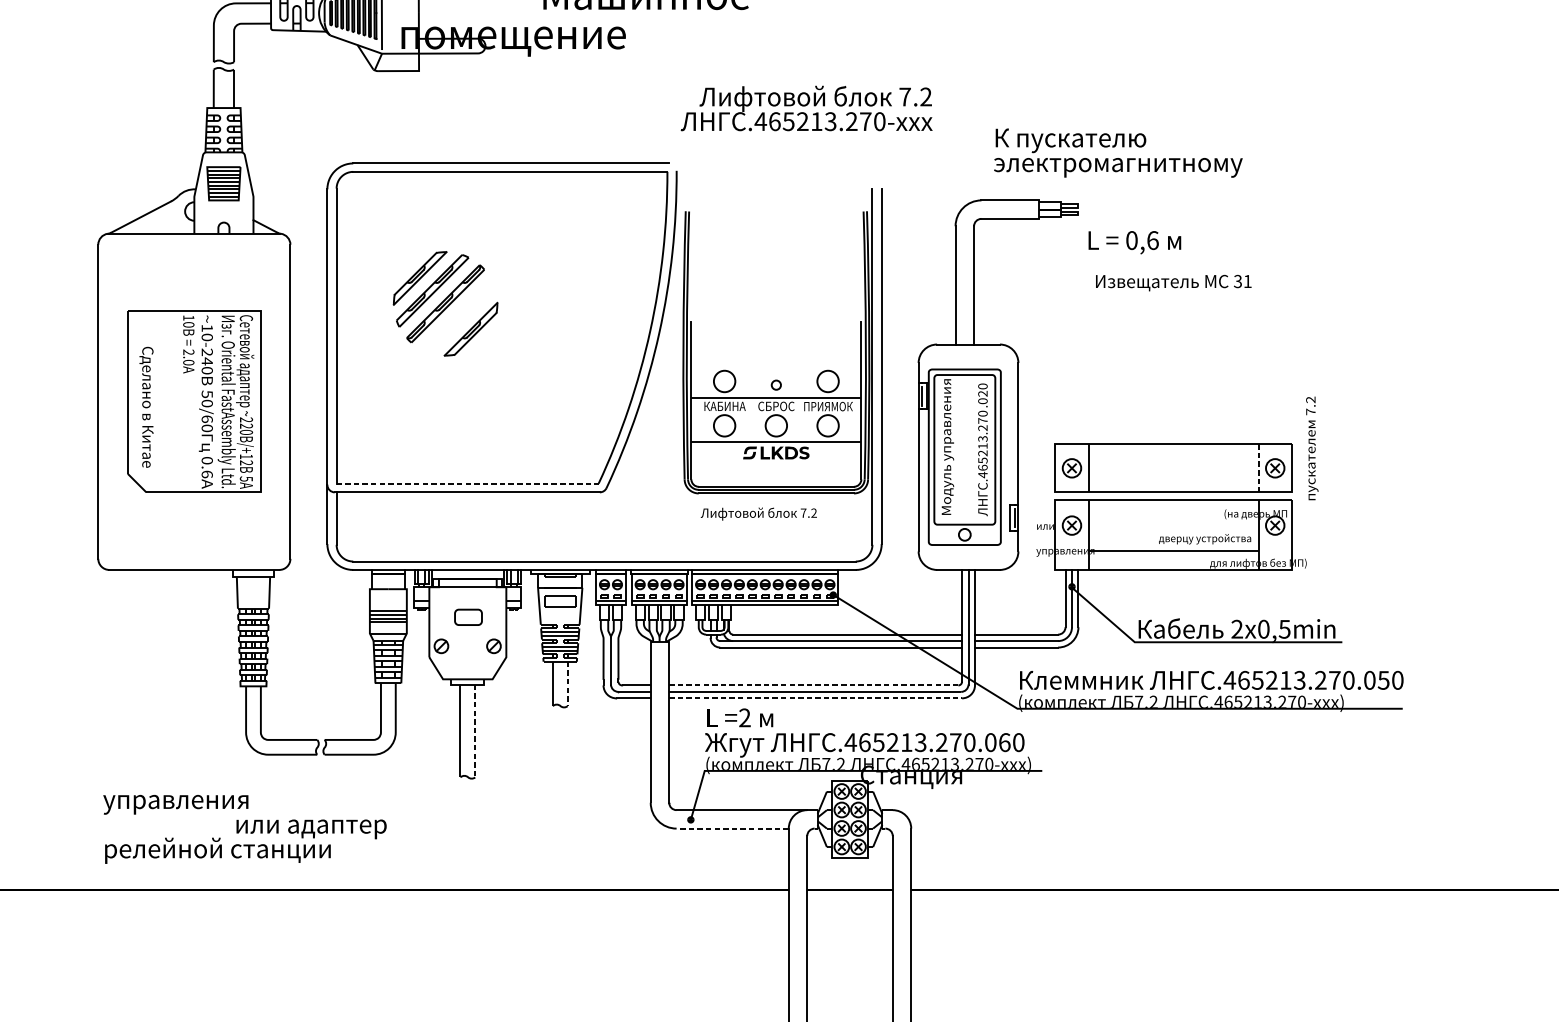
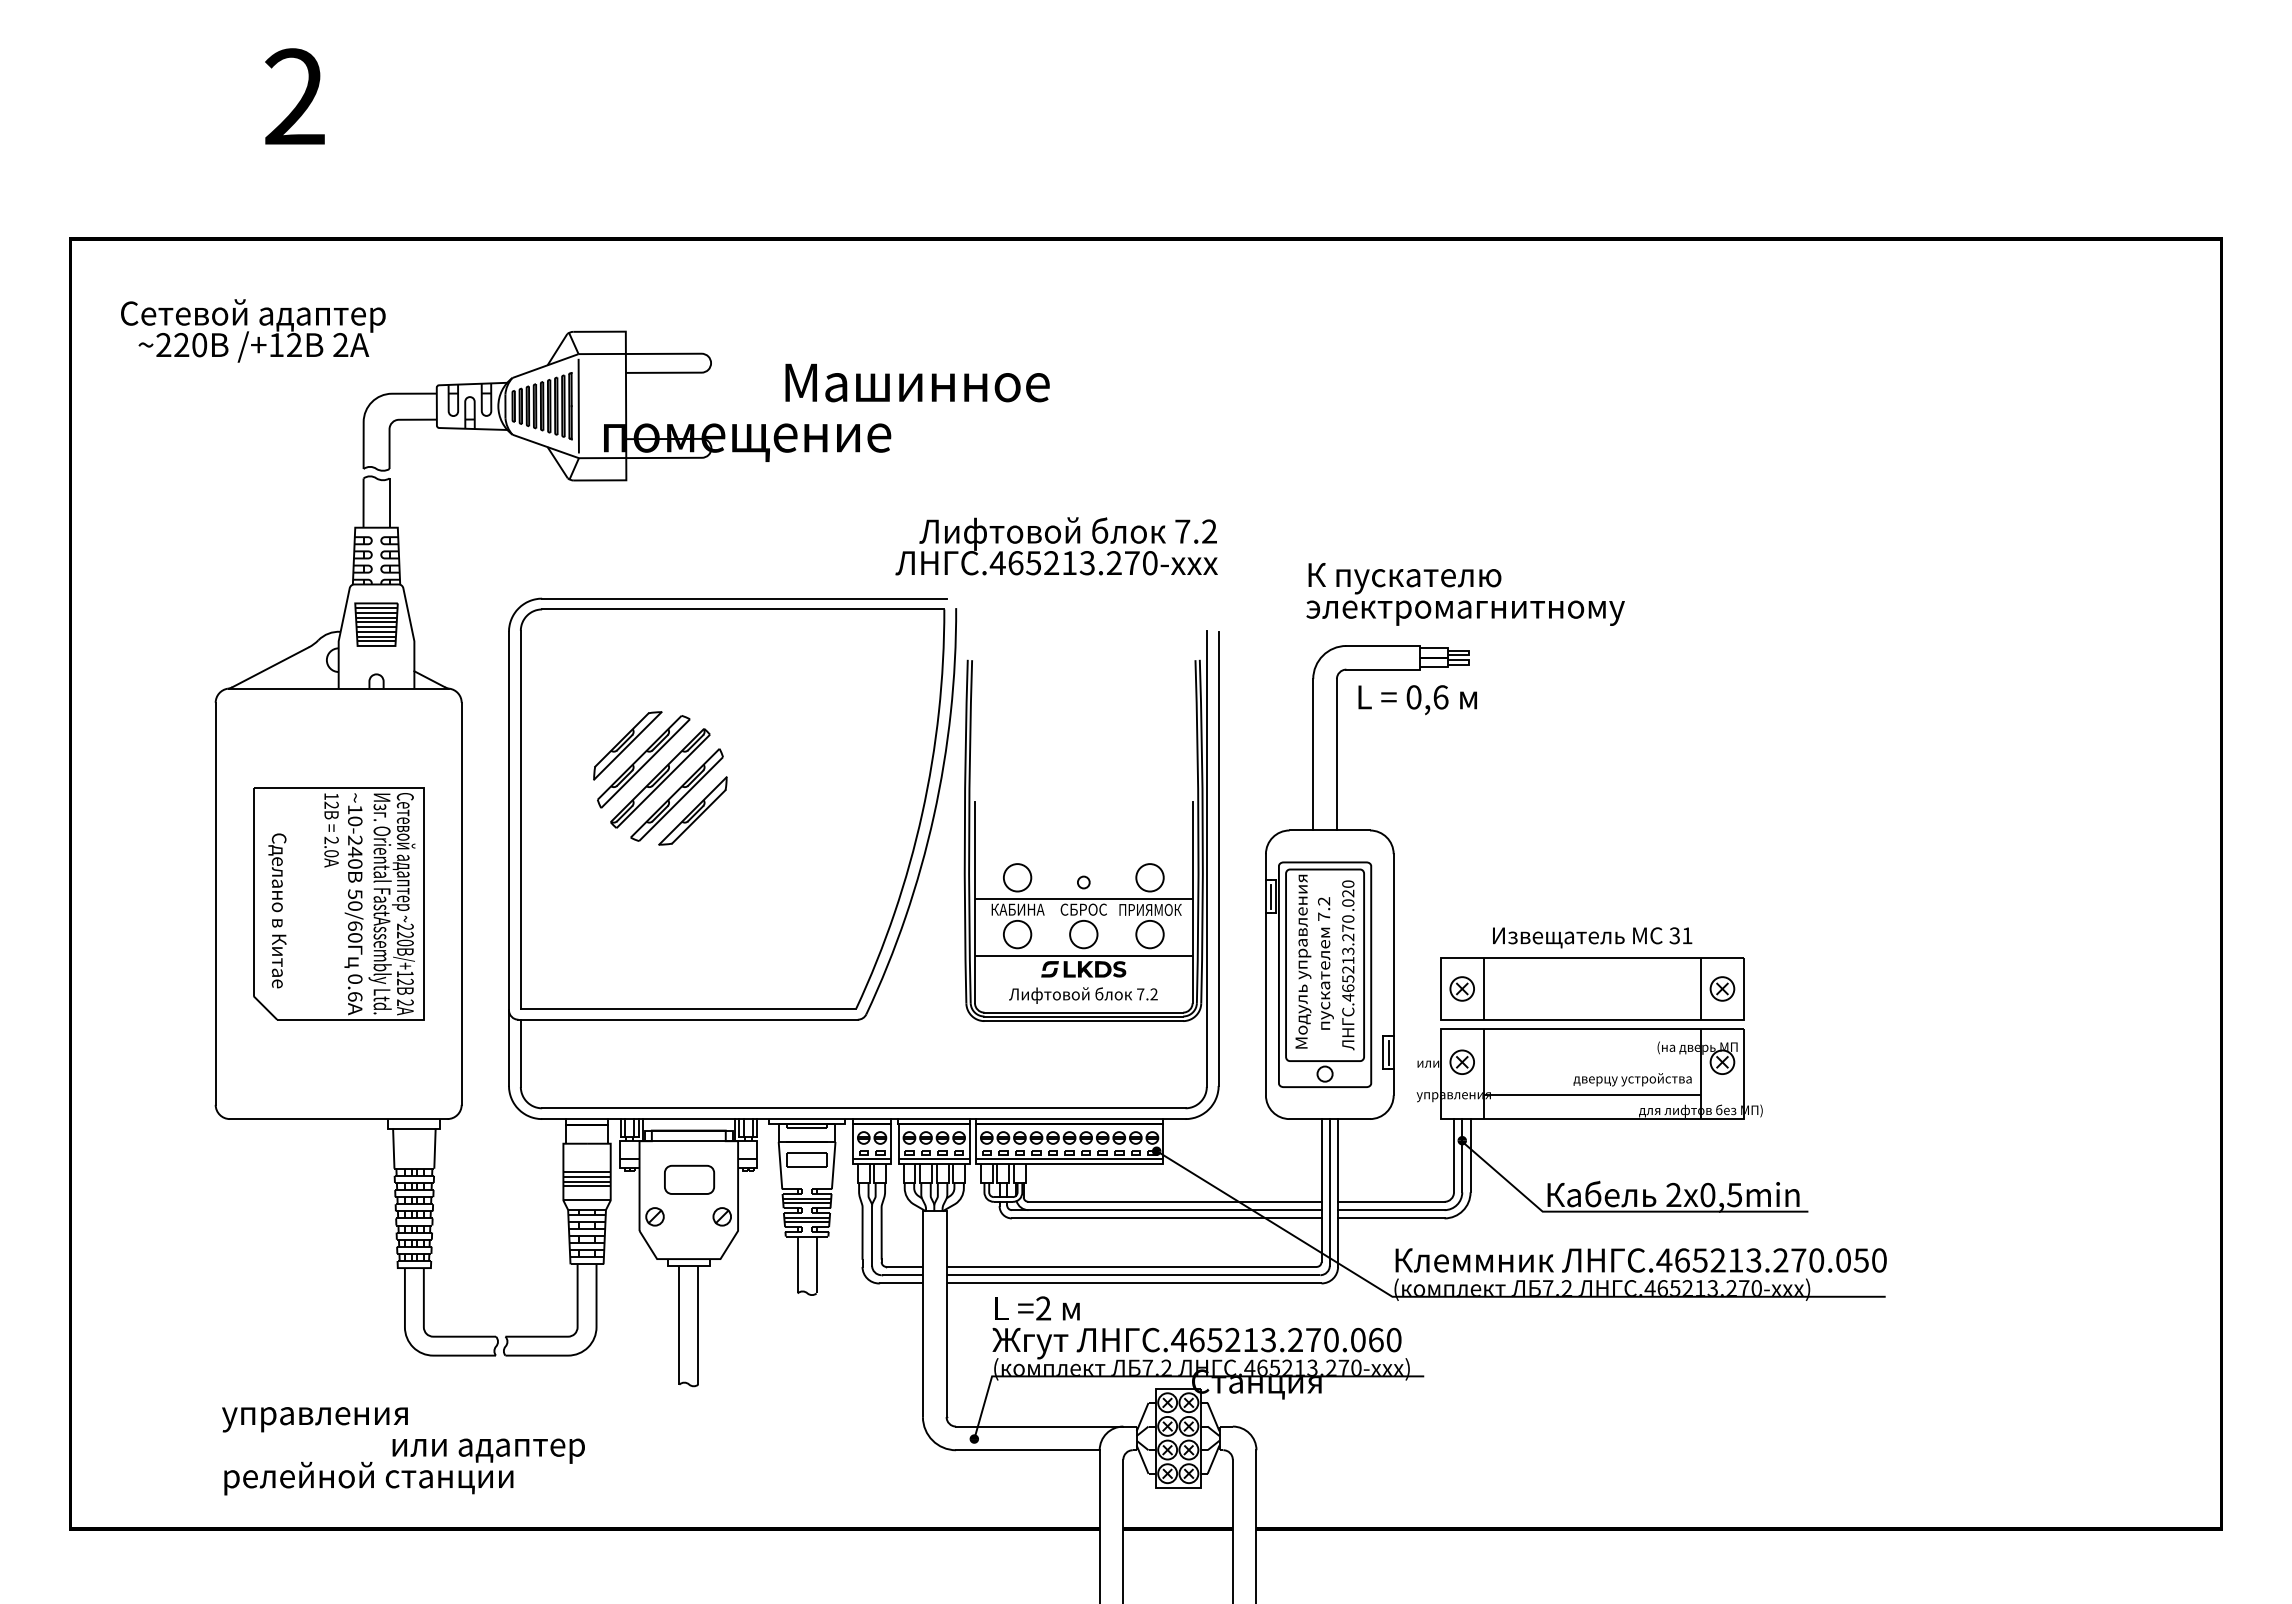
text: (806, 108) -> (1056, 546), moved
text: (1118, 153) -> (1465, 594), moved
text: (1134, 243) -> (1417, 700), moved
text: (1173, 282) -> (1592, 937), moved
part: (458, 316) -> (676, 794), added
text: (188, 324) -> (331, 804), 10 -> 12
text: (1311, 448) -> (1325, 963), moved
line: (1258, 467) -> (1701, 988), dashed -> solid
text: (245, 478) -> (404, 1002), 5 -> 2
line: (467, 483) -> (688, 1008), dashed -> solid
text: (758, 514) -> (1083, 995), moved
part: (468, 617) -> (689, 1179), size x1.43
line: (567, 684) -> (816, 1265), dashed -> solid
line: (814, 685) -> (1132, 1266), dashed -> solid
line: (815, 698) -> (1134, 1283), dashed -> solid
line: (475, 731) -> (698, 1325), dashed -> solid
line: (732, 828) -> (1027, 1450), dashed -> solid

